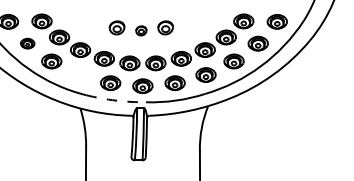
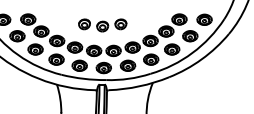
part: (141, 30) -> (102, 26), size x1.43
part: (27, 43) -> (17, 36), size x1.43
part: (79, 74) -> (56, 59), added
arc: (116, 100) -> (84, 78), dashed -> solid

